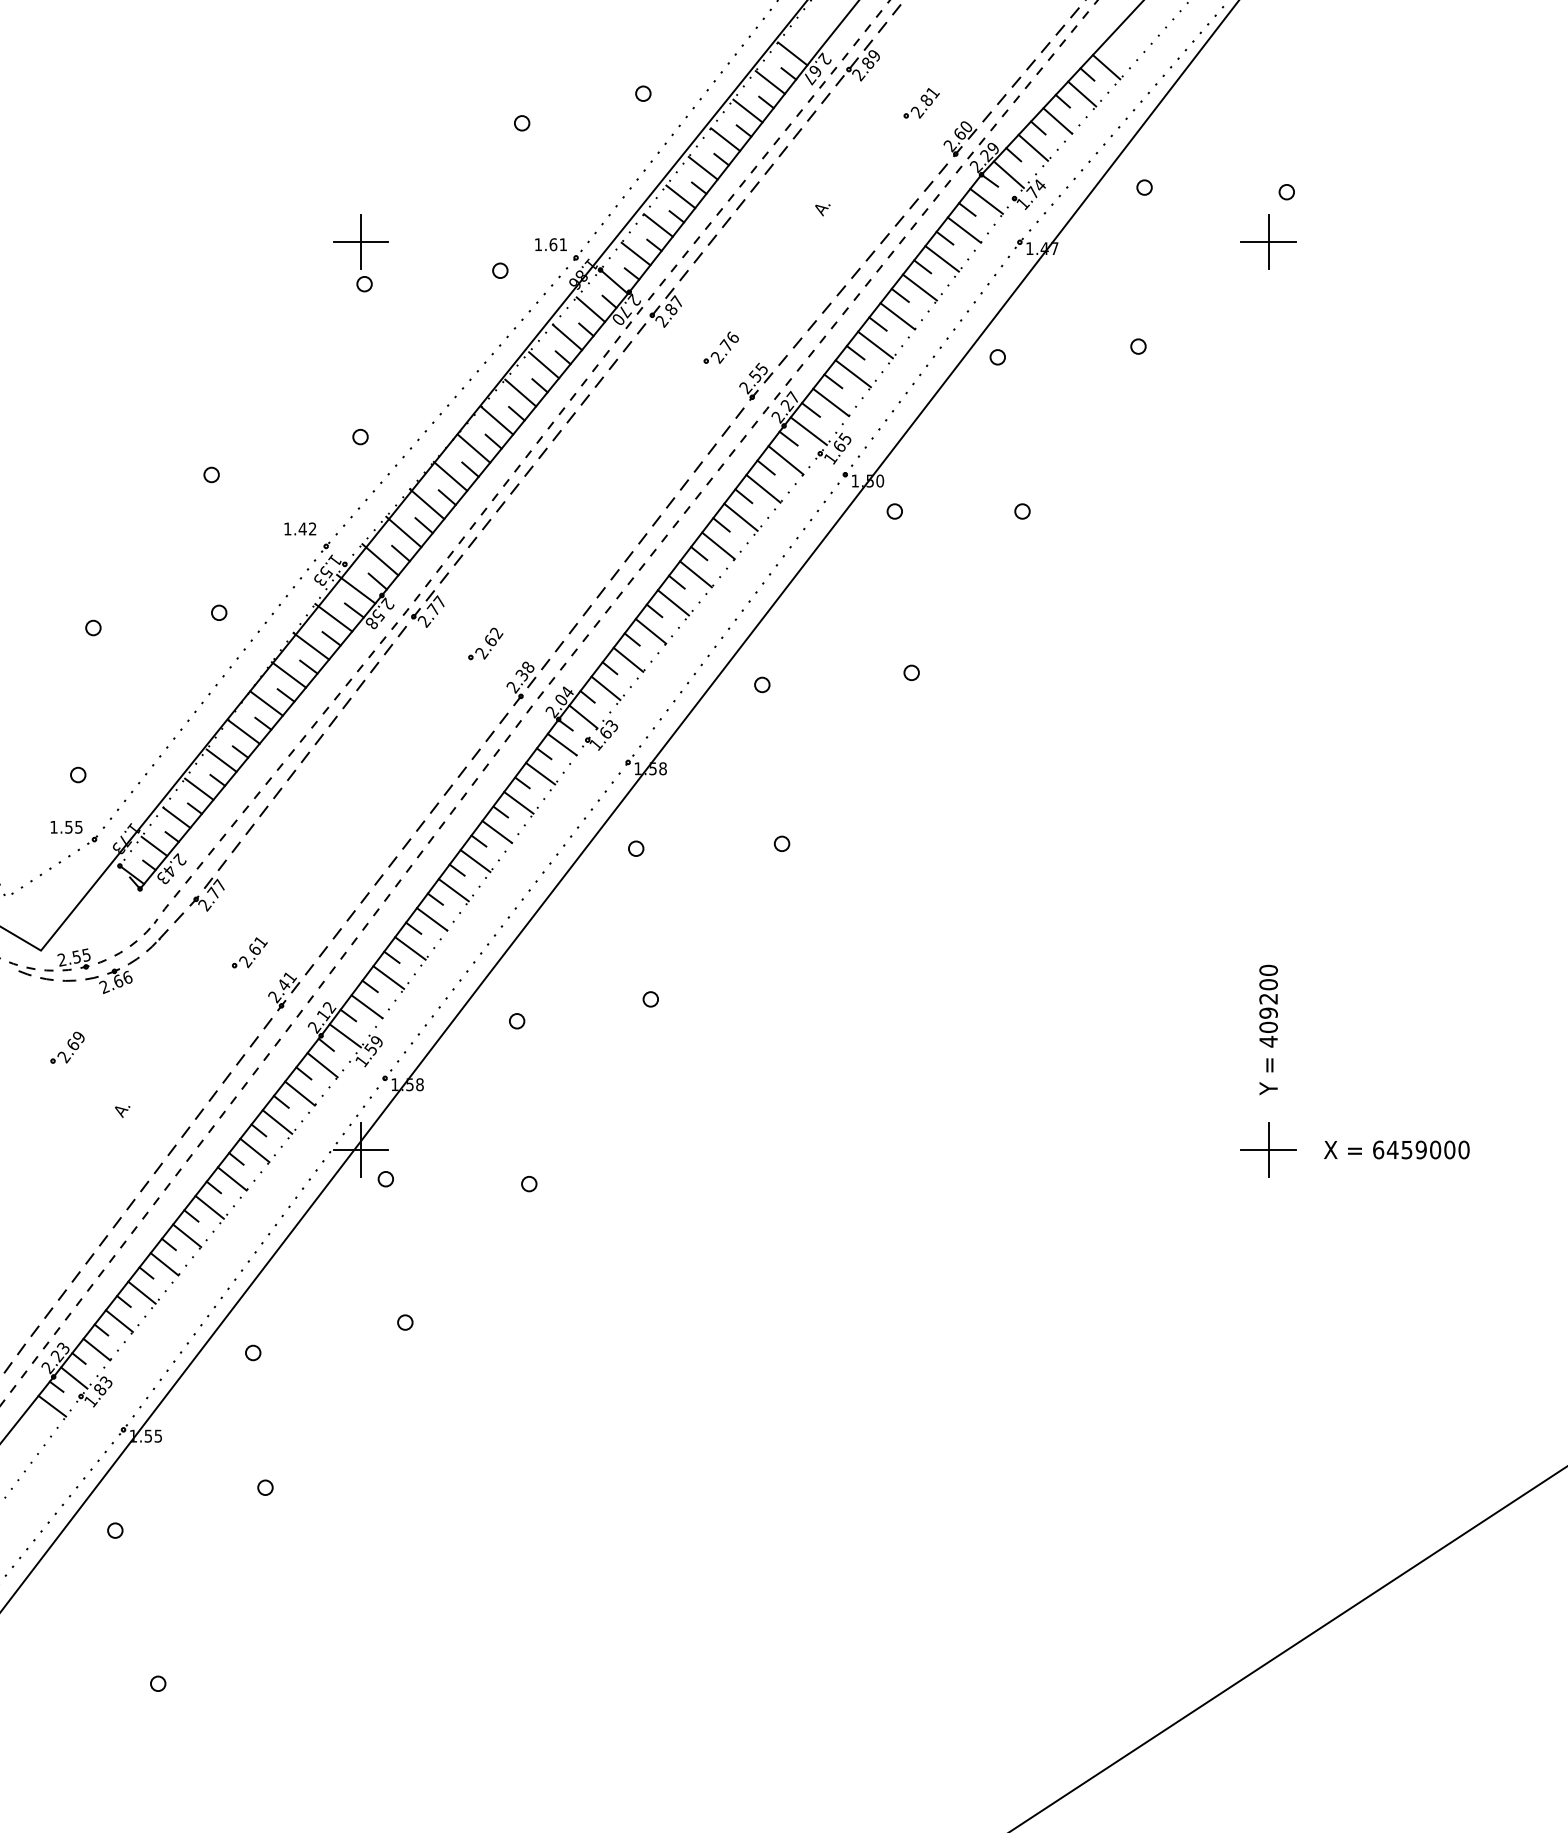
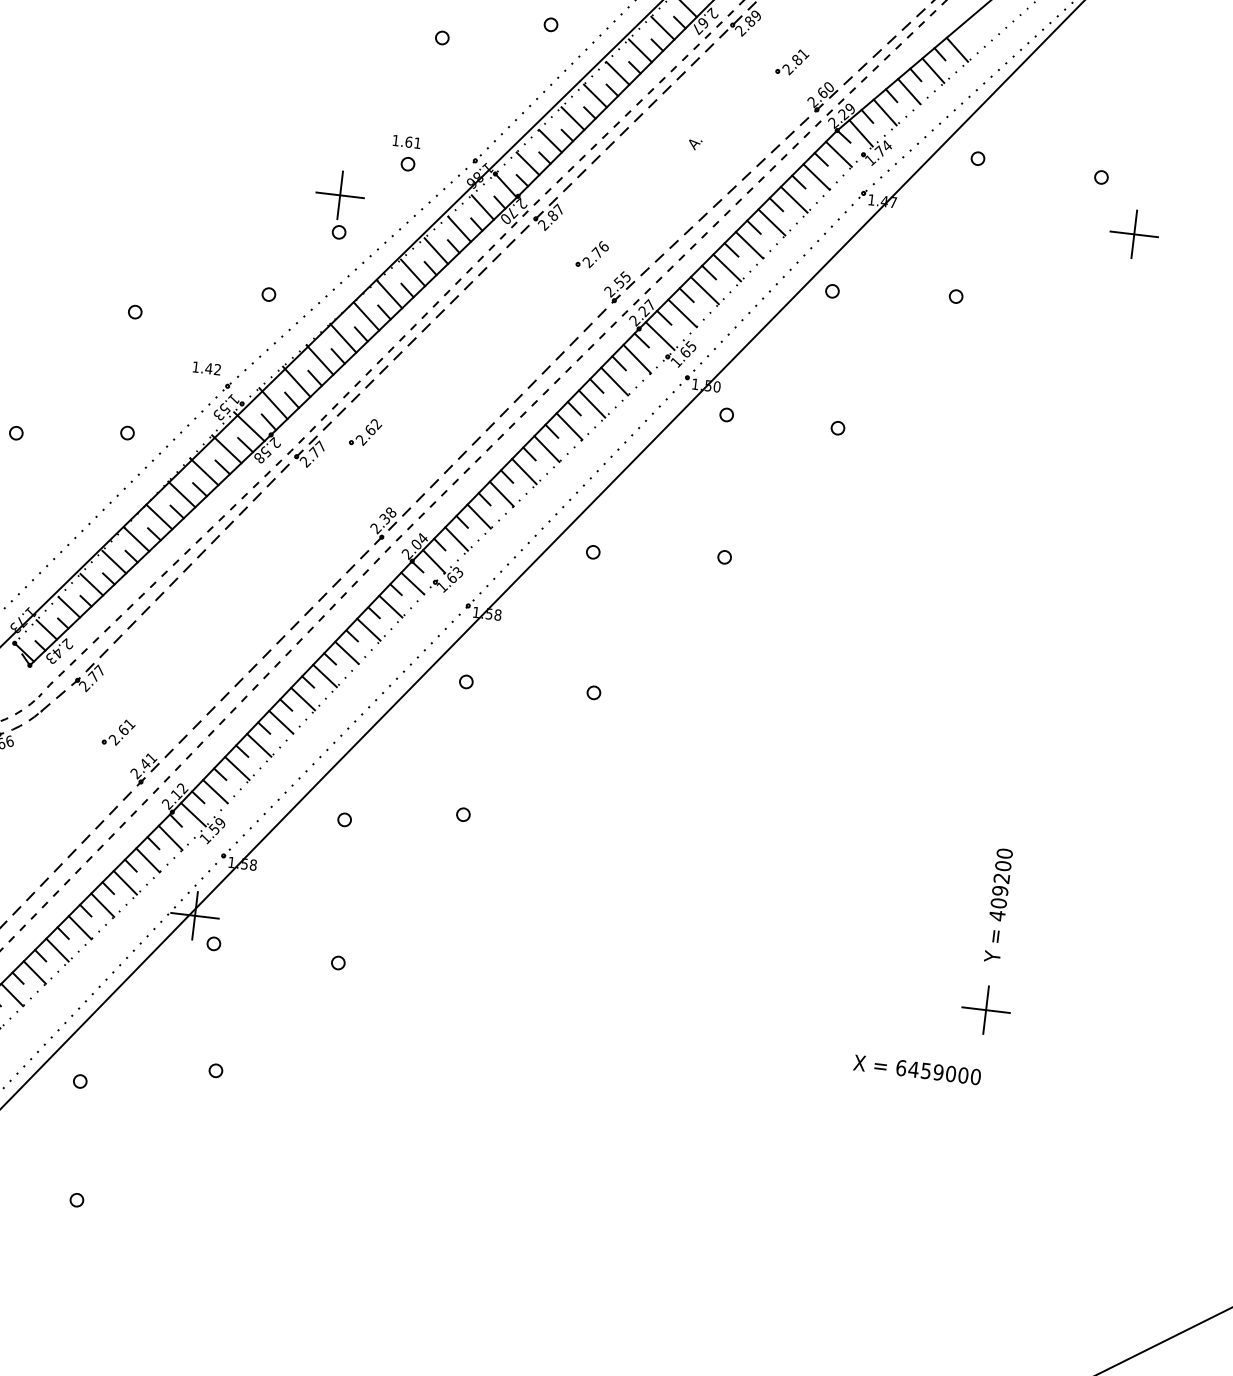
part: (1268, 241) -> (1134, 233), moved
text: (550, 244) -> (406, 141), moved
part: (360, 253) -> (338, 205), moved
part: (485, 643) -> (365, 432), moved
text: (1396, 1149) -> (917, 1069), moved

